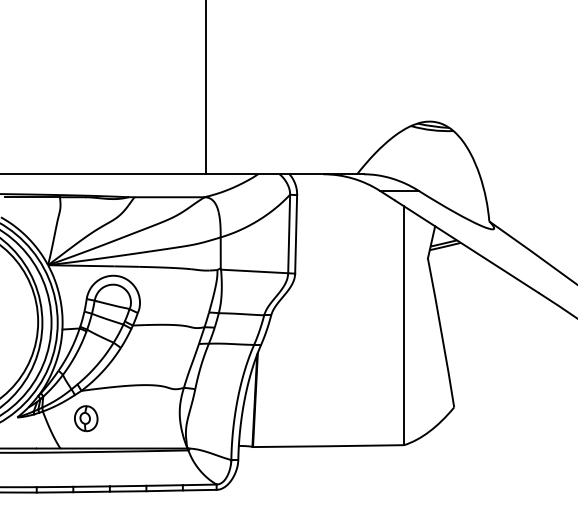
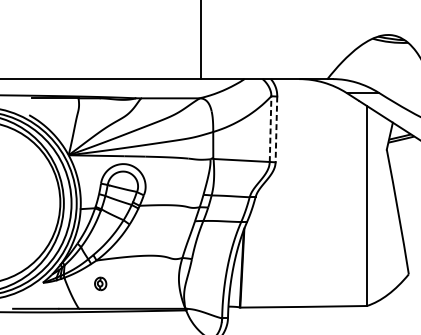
line: (289, 233) -> (270, 128), solid -> dashed
line: (296, 234) -> (276, 129), solid -> dashed
part: (86, 418) -> (100, 283), size x0.6

